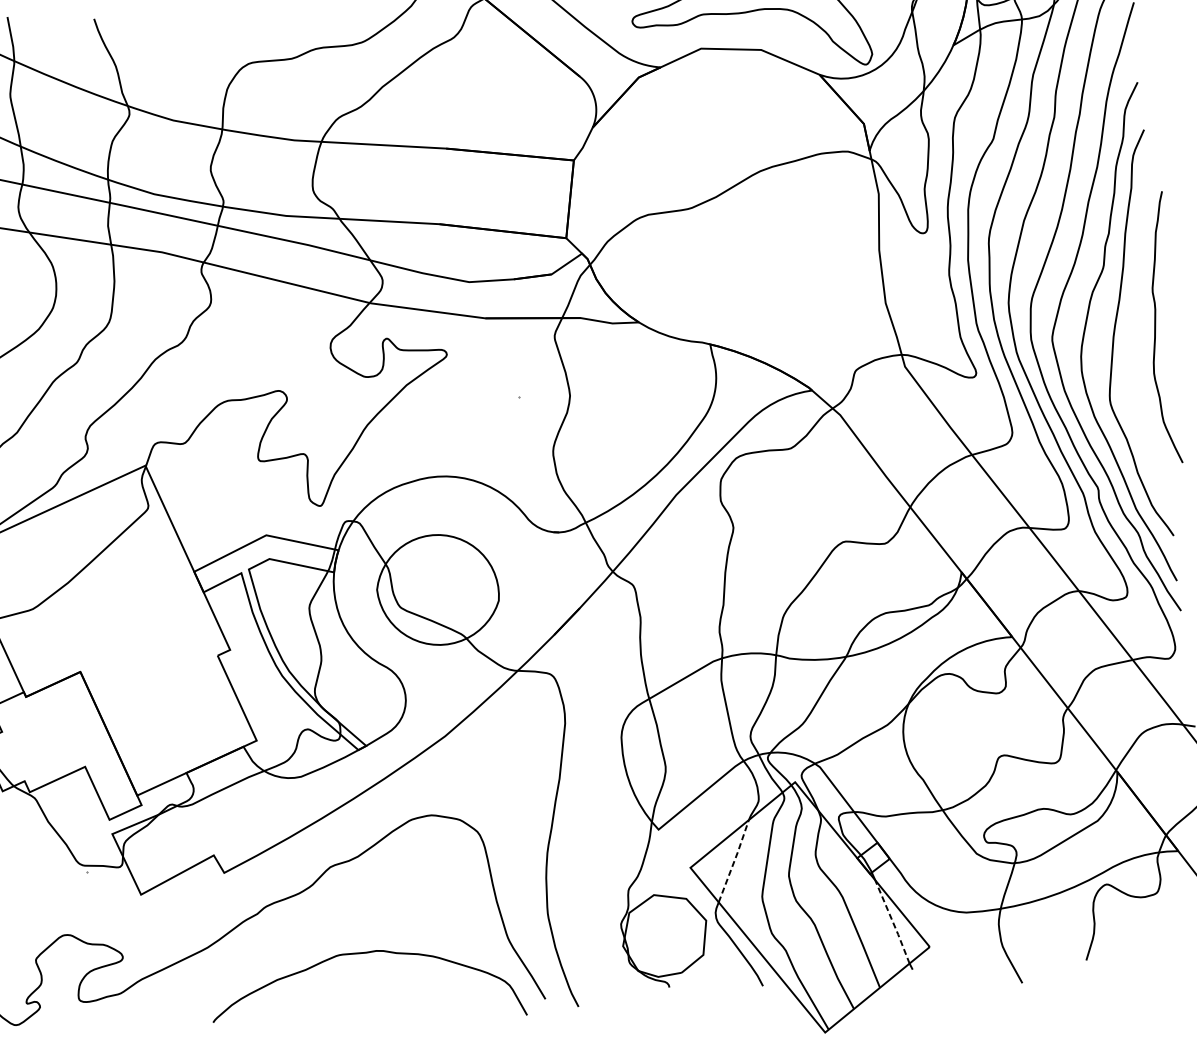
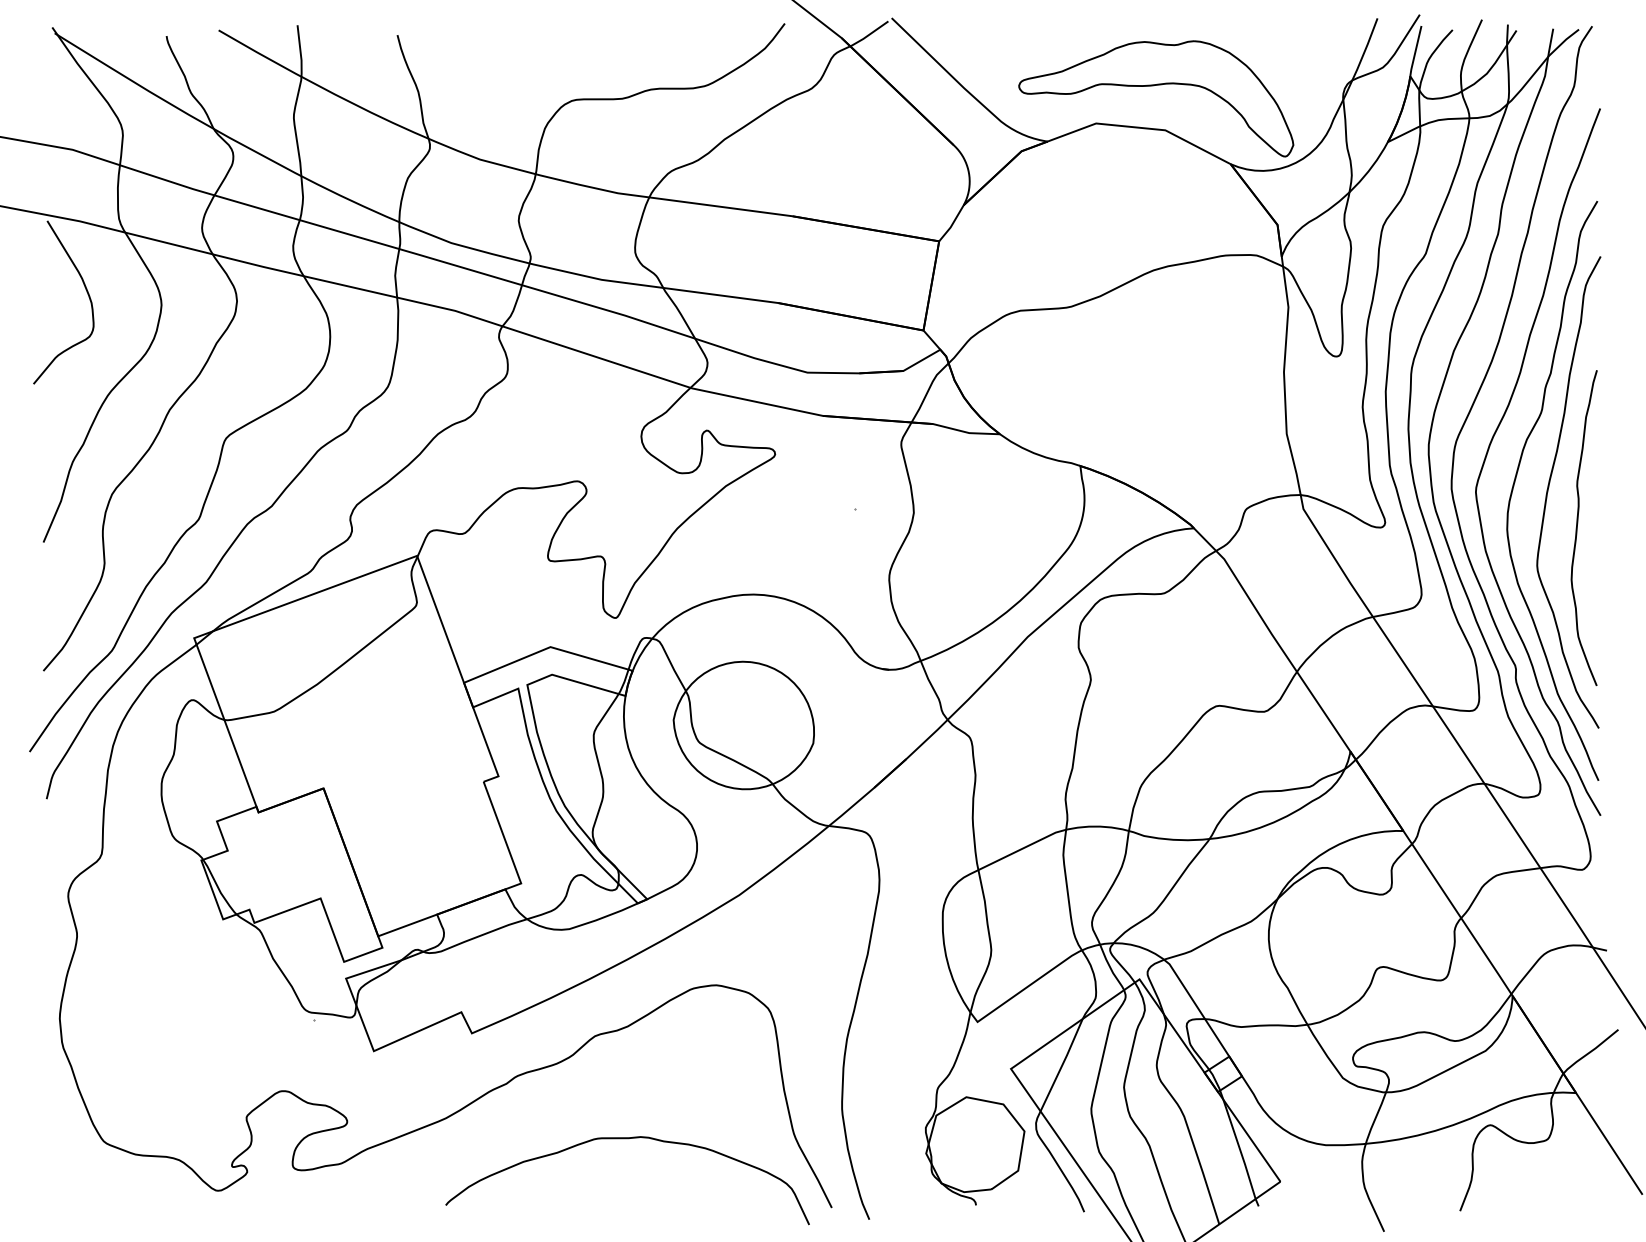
curve: (1155, 328) -> (1577, 528), moved
line: (734, 860) -> (1062, 1064), dashed -> solid
line: (893, 921) -> (1240, 1149), dashed -> solid

